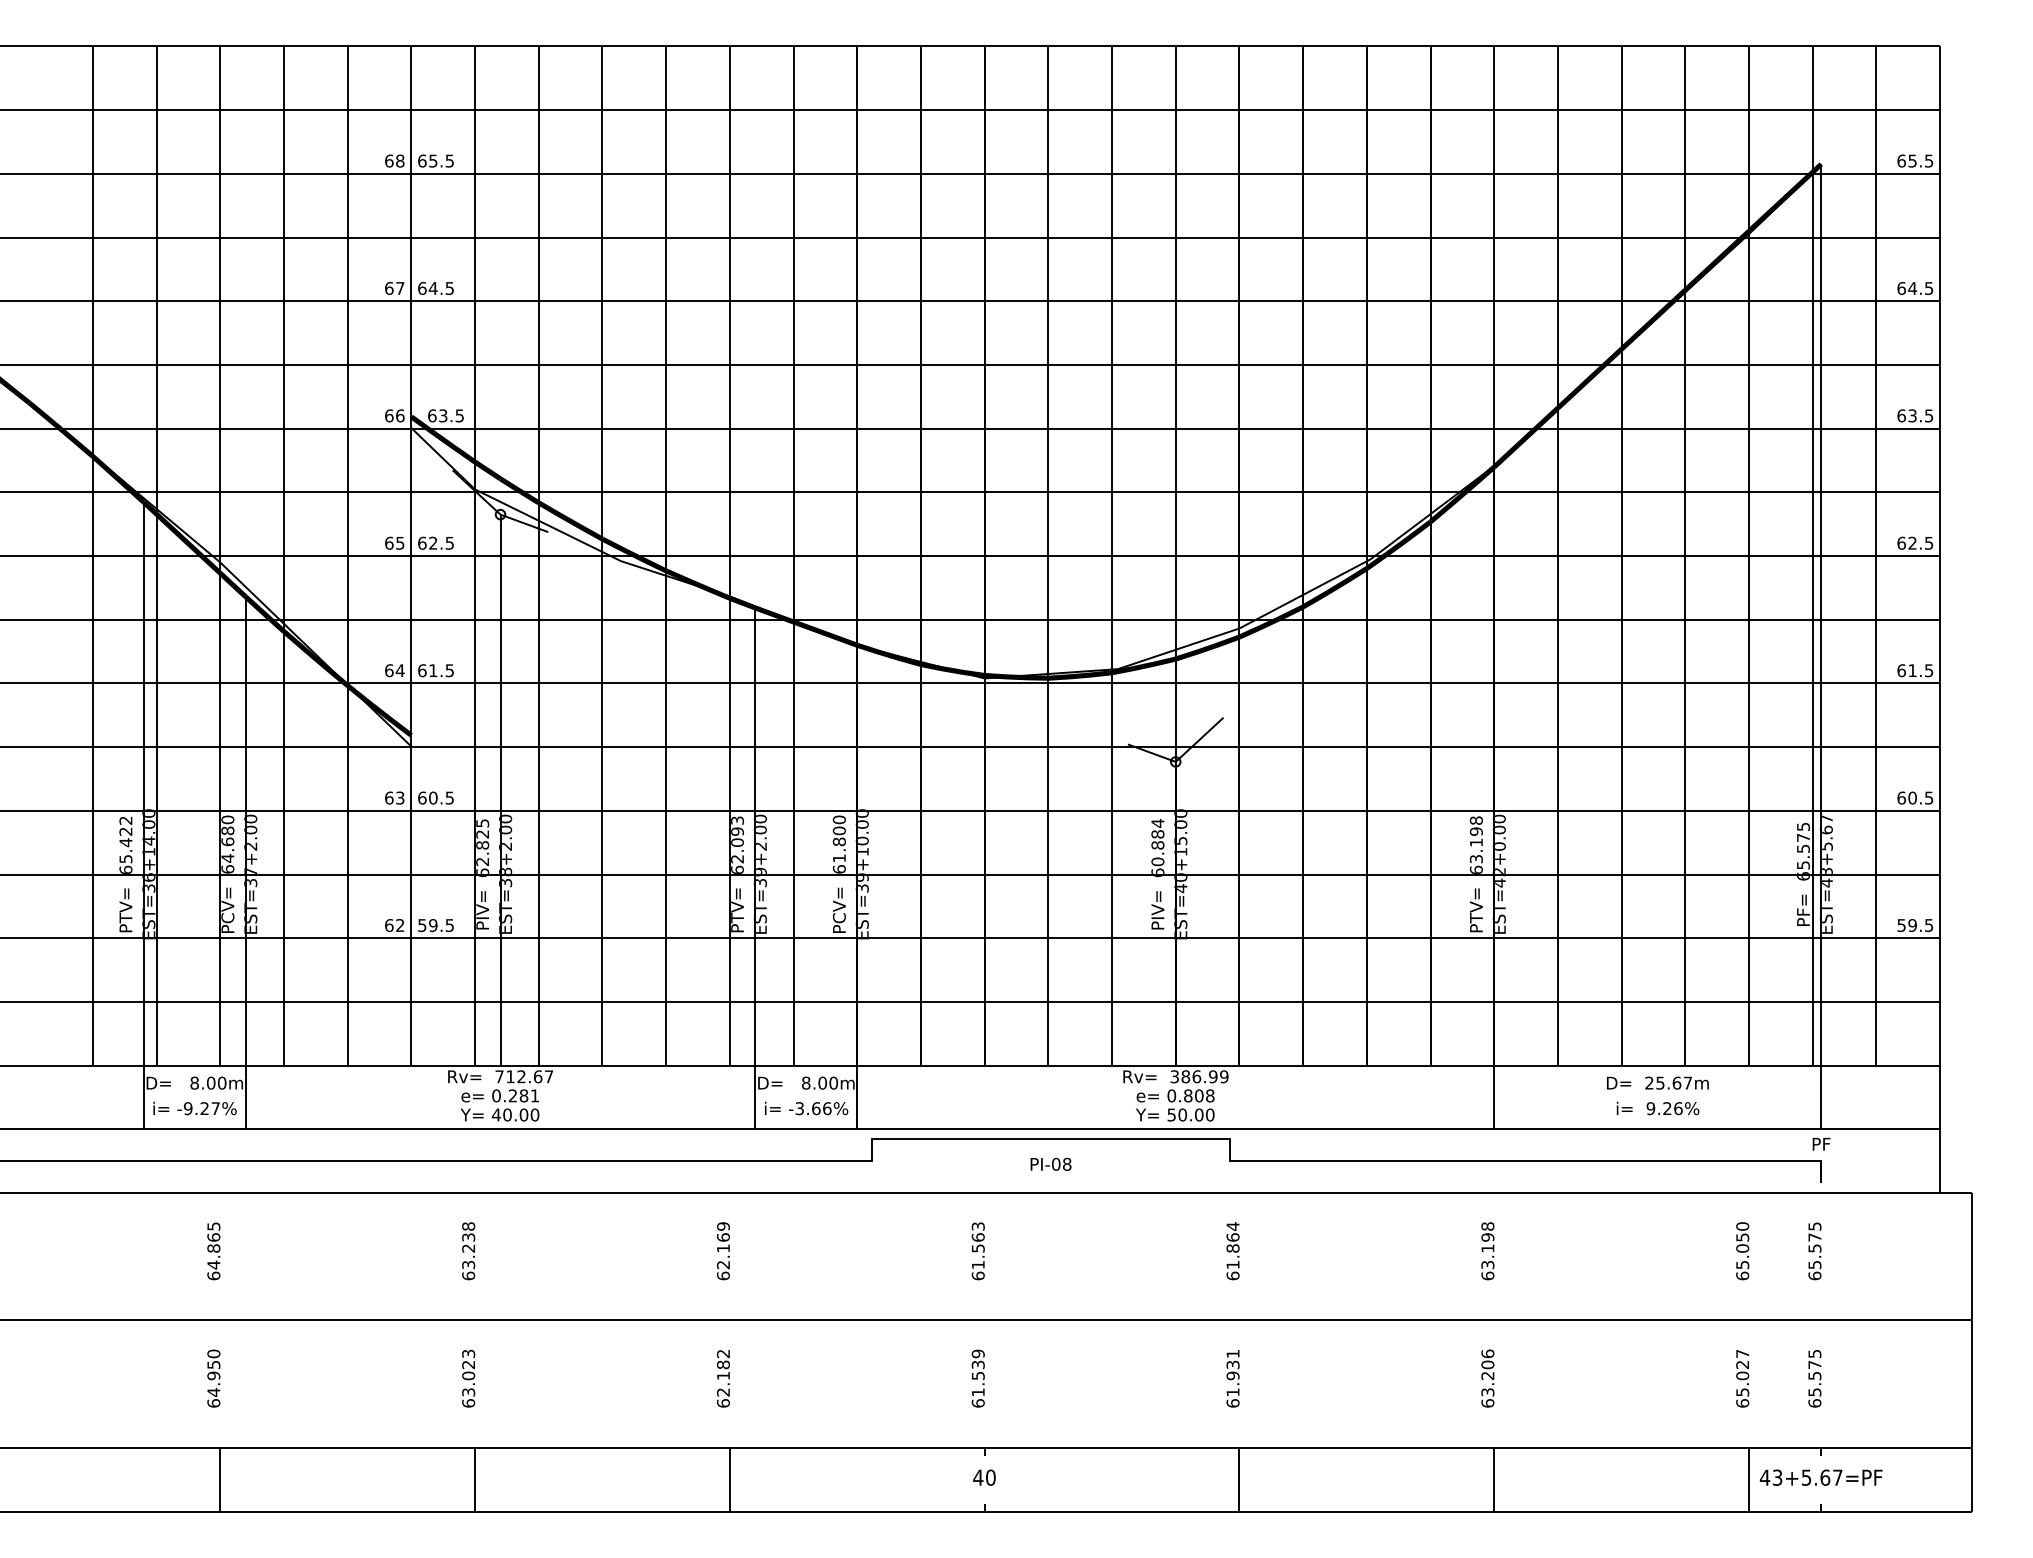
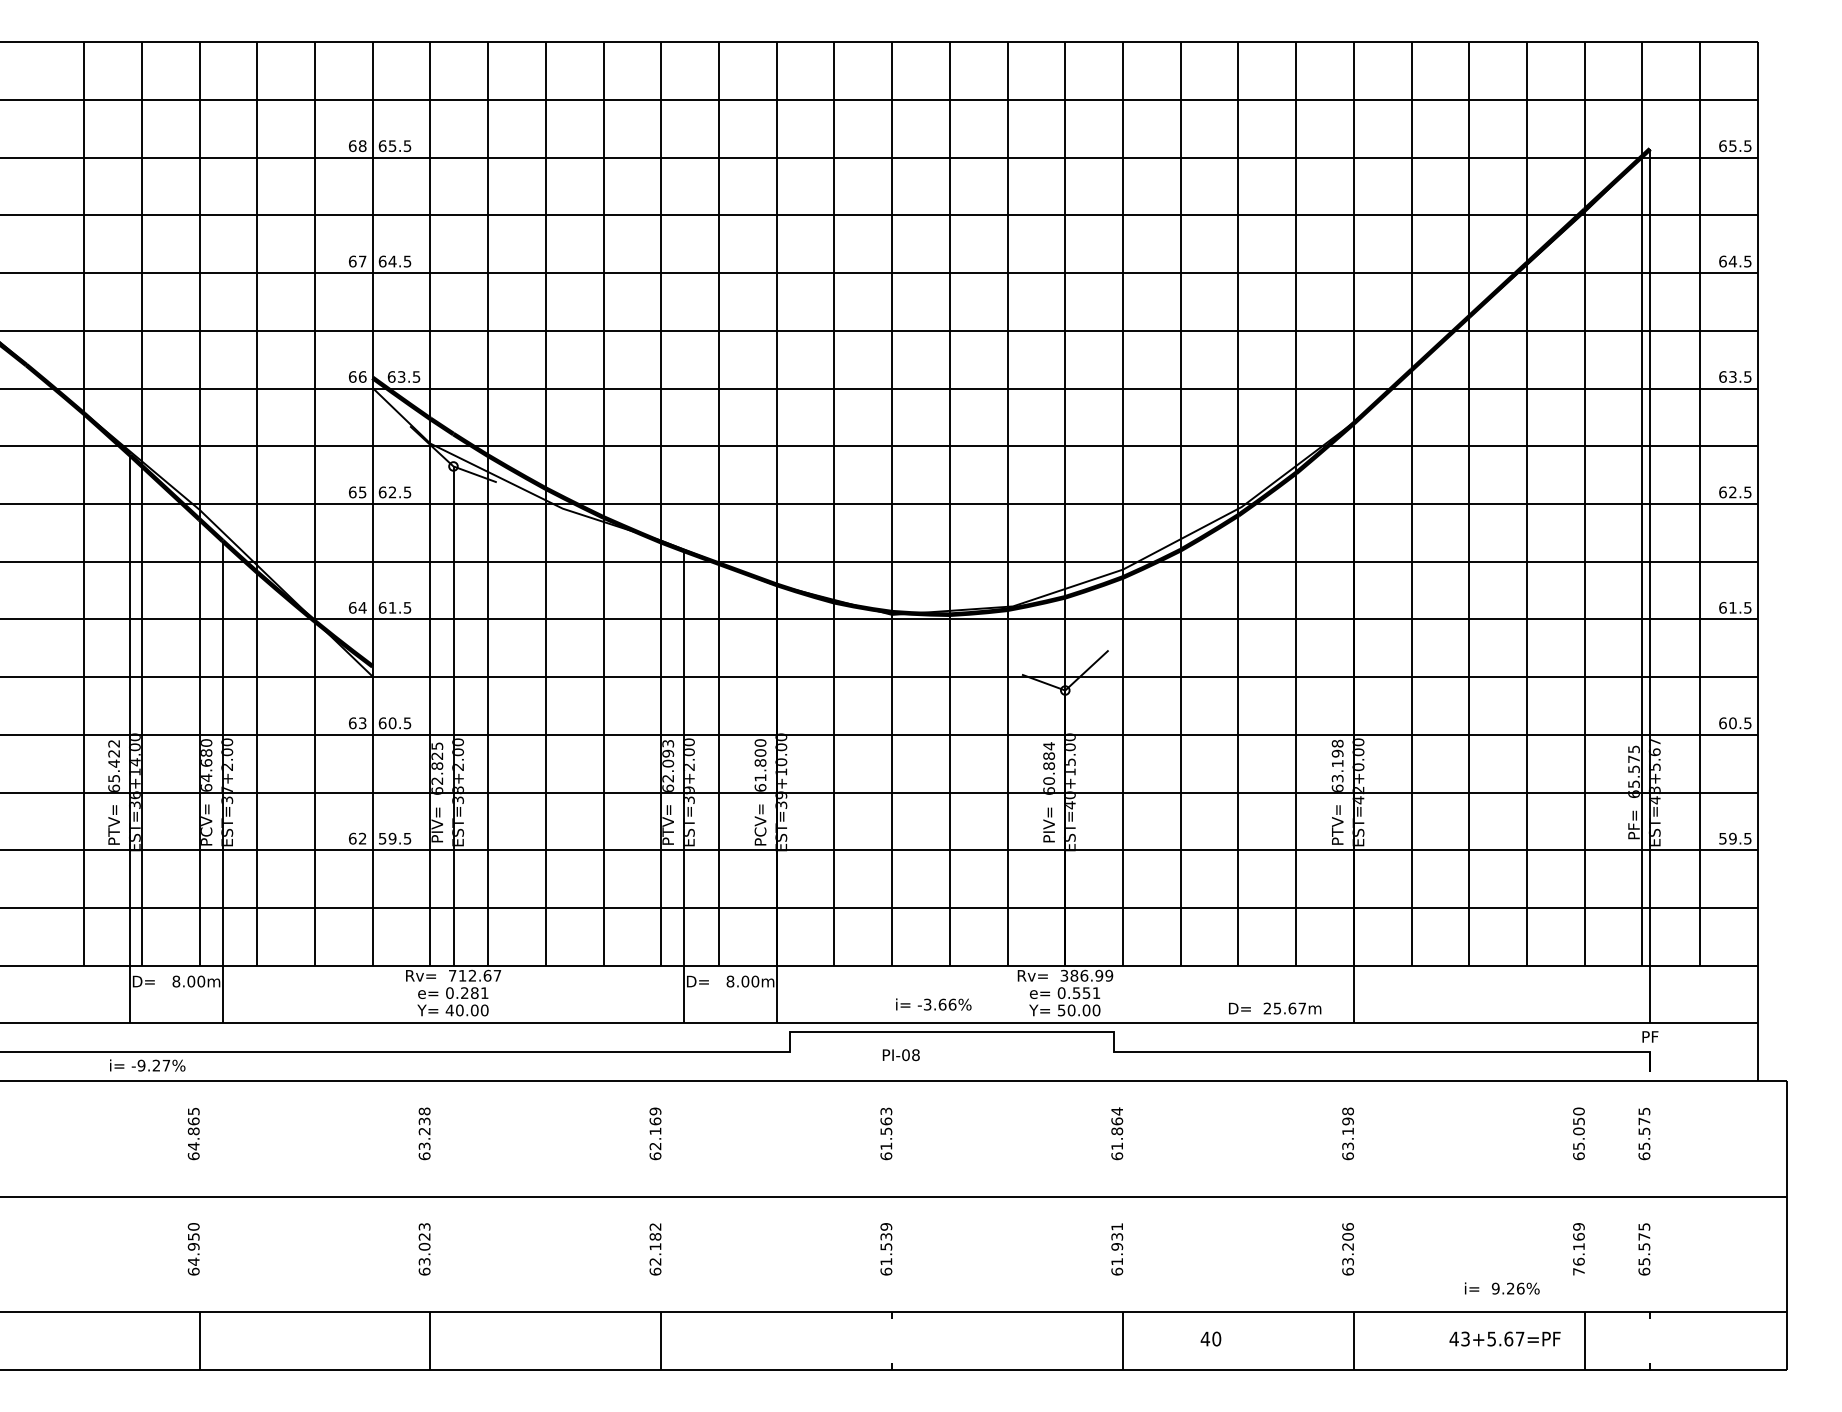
text: (1658, 1083) -> (1275, 1008), moved
text: (1199, 1096) -> (1086, 993), 0.808 -> 0.551
text: (194, 1108) -> (147, 1065), moved
text: (806, 1108) -> (933, 1004), moved
text: (1658, 1108) -> (1502, 1288), moved
text: (1050, 1164) -> (900, 1055), moved
text: (1742, 1378) -> (1578, 1249), 65.027 -> 76.169
text: (983, 1477) -> (1210, 1338), moved
text: (1820, 1477) -> (1504, 1338), moved

